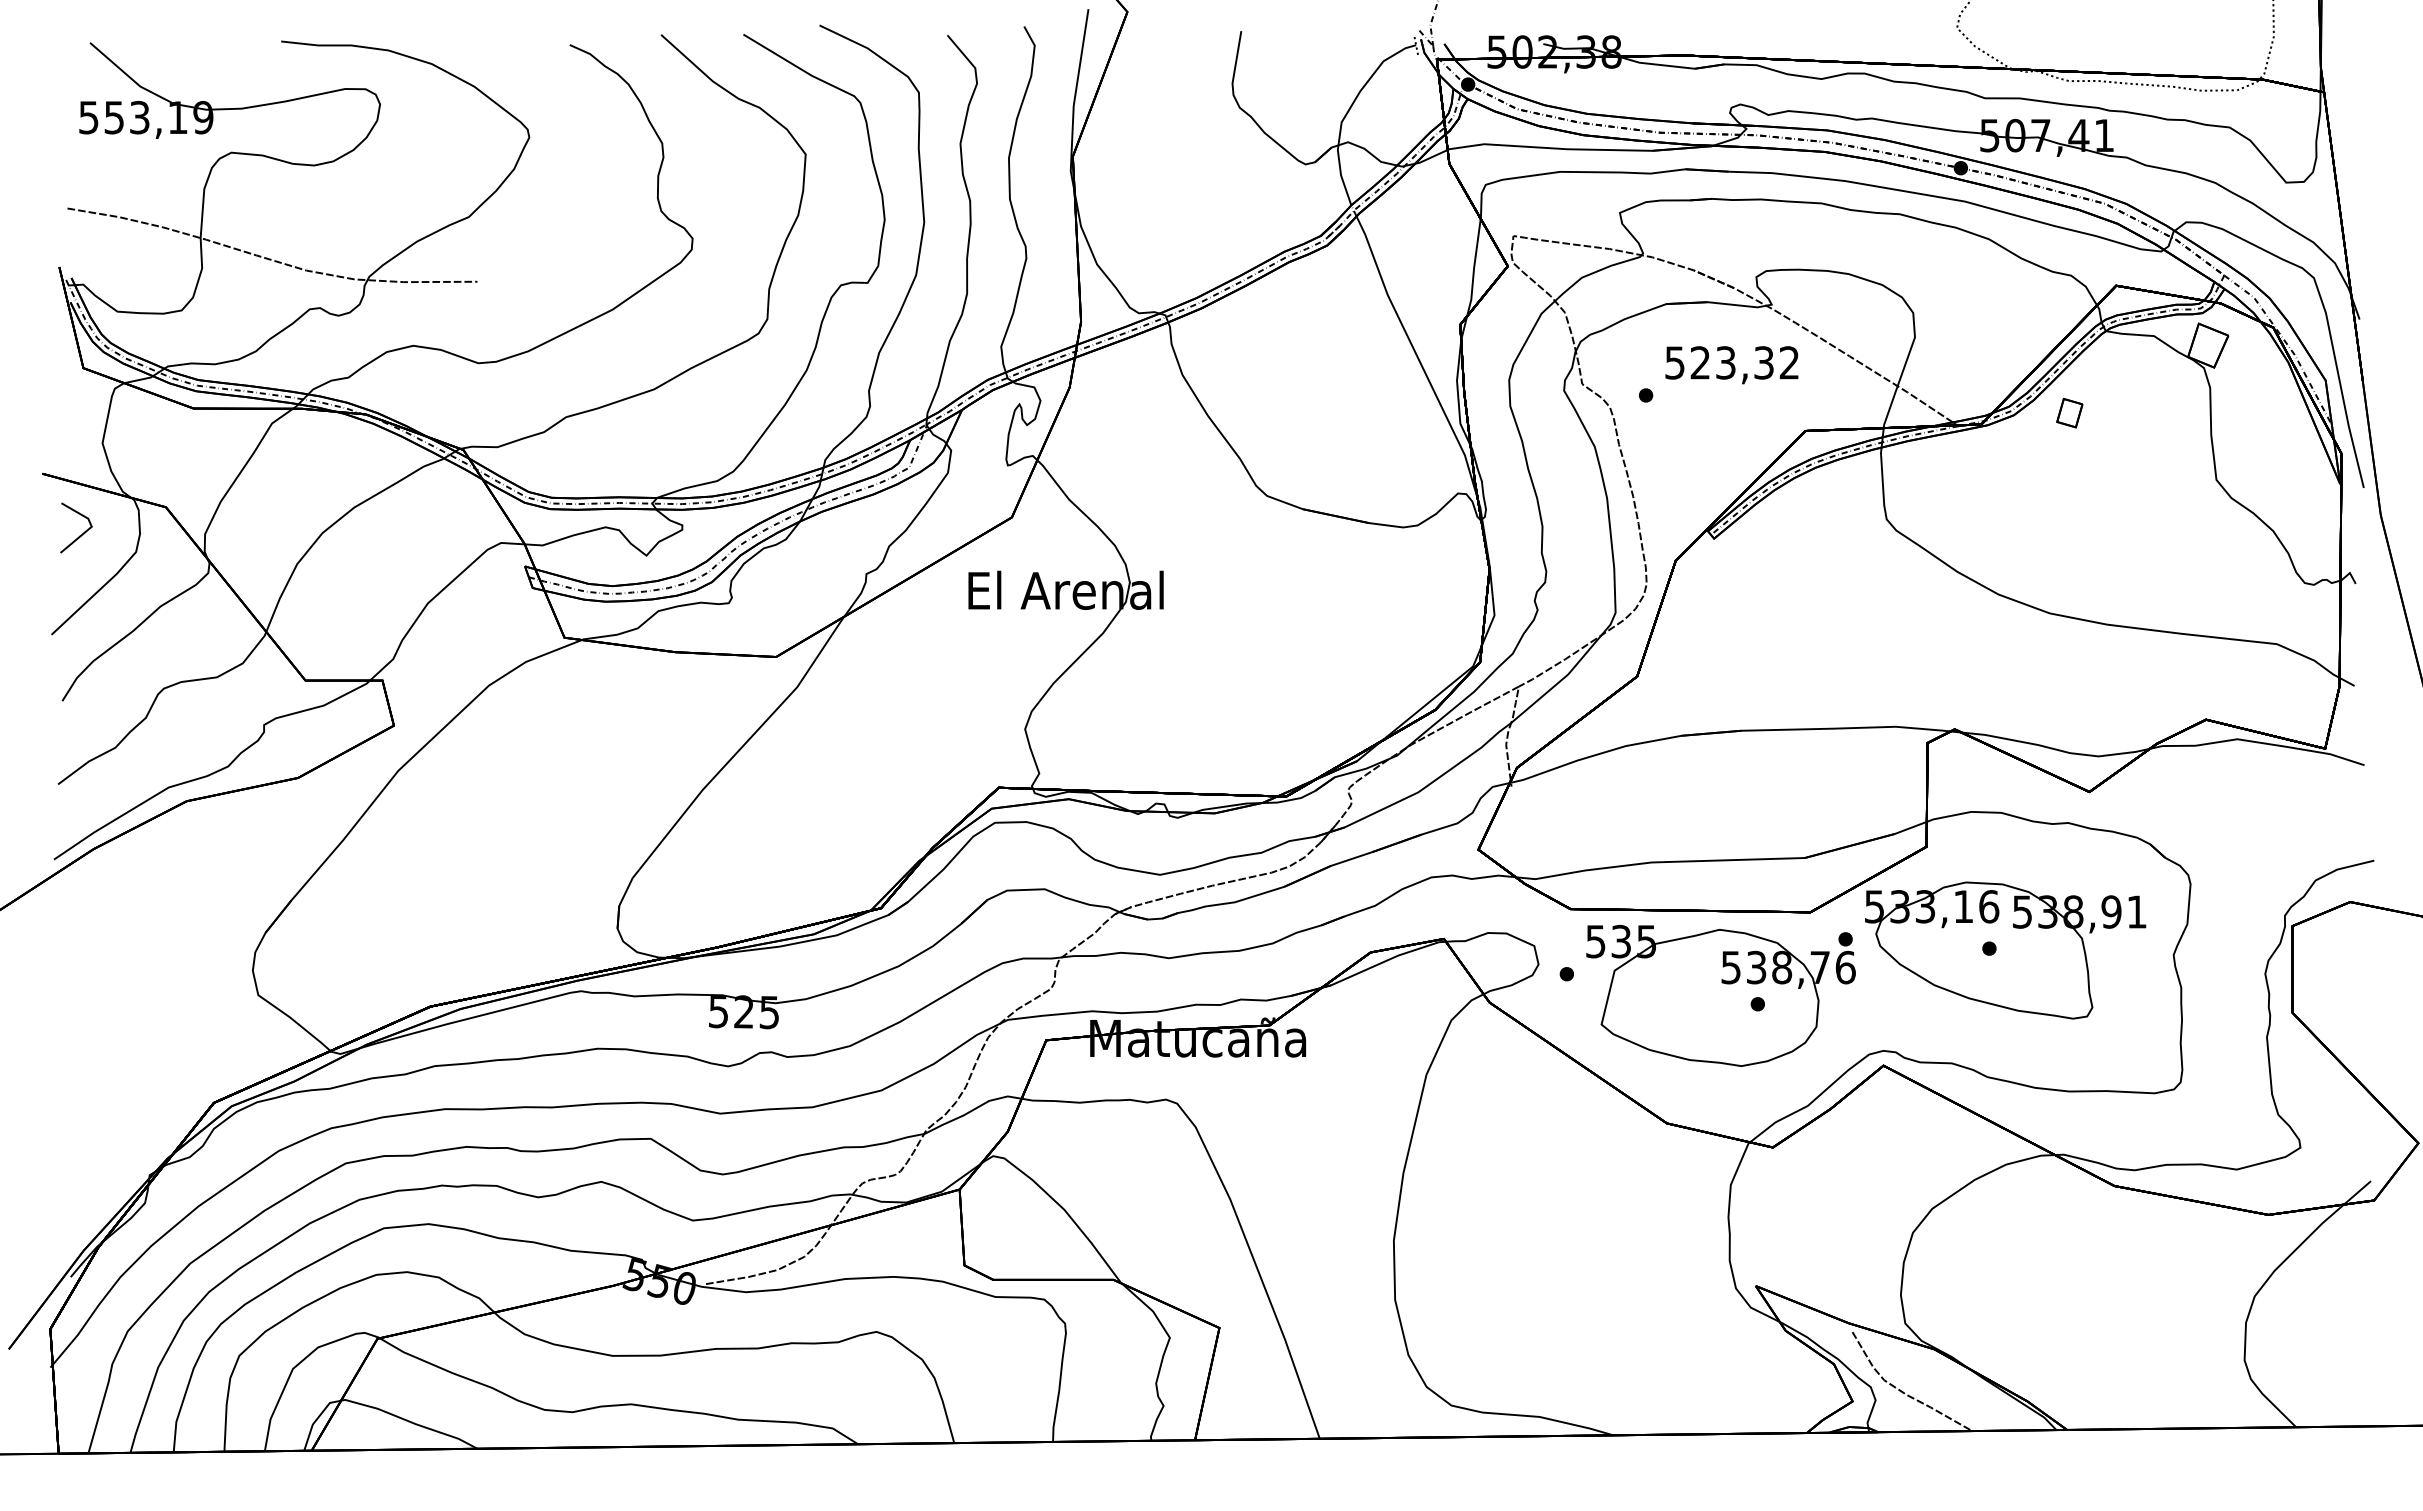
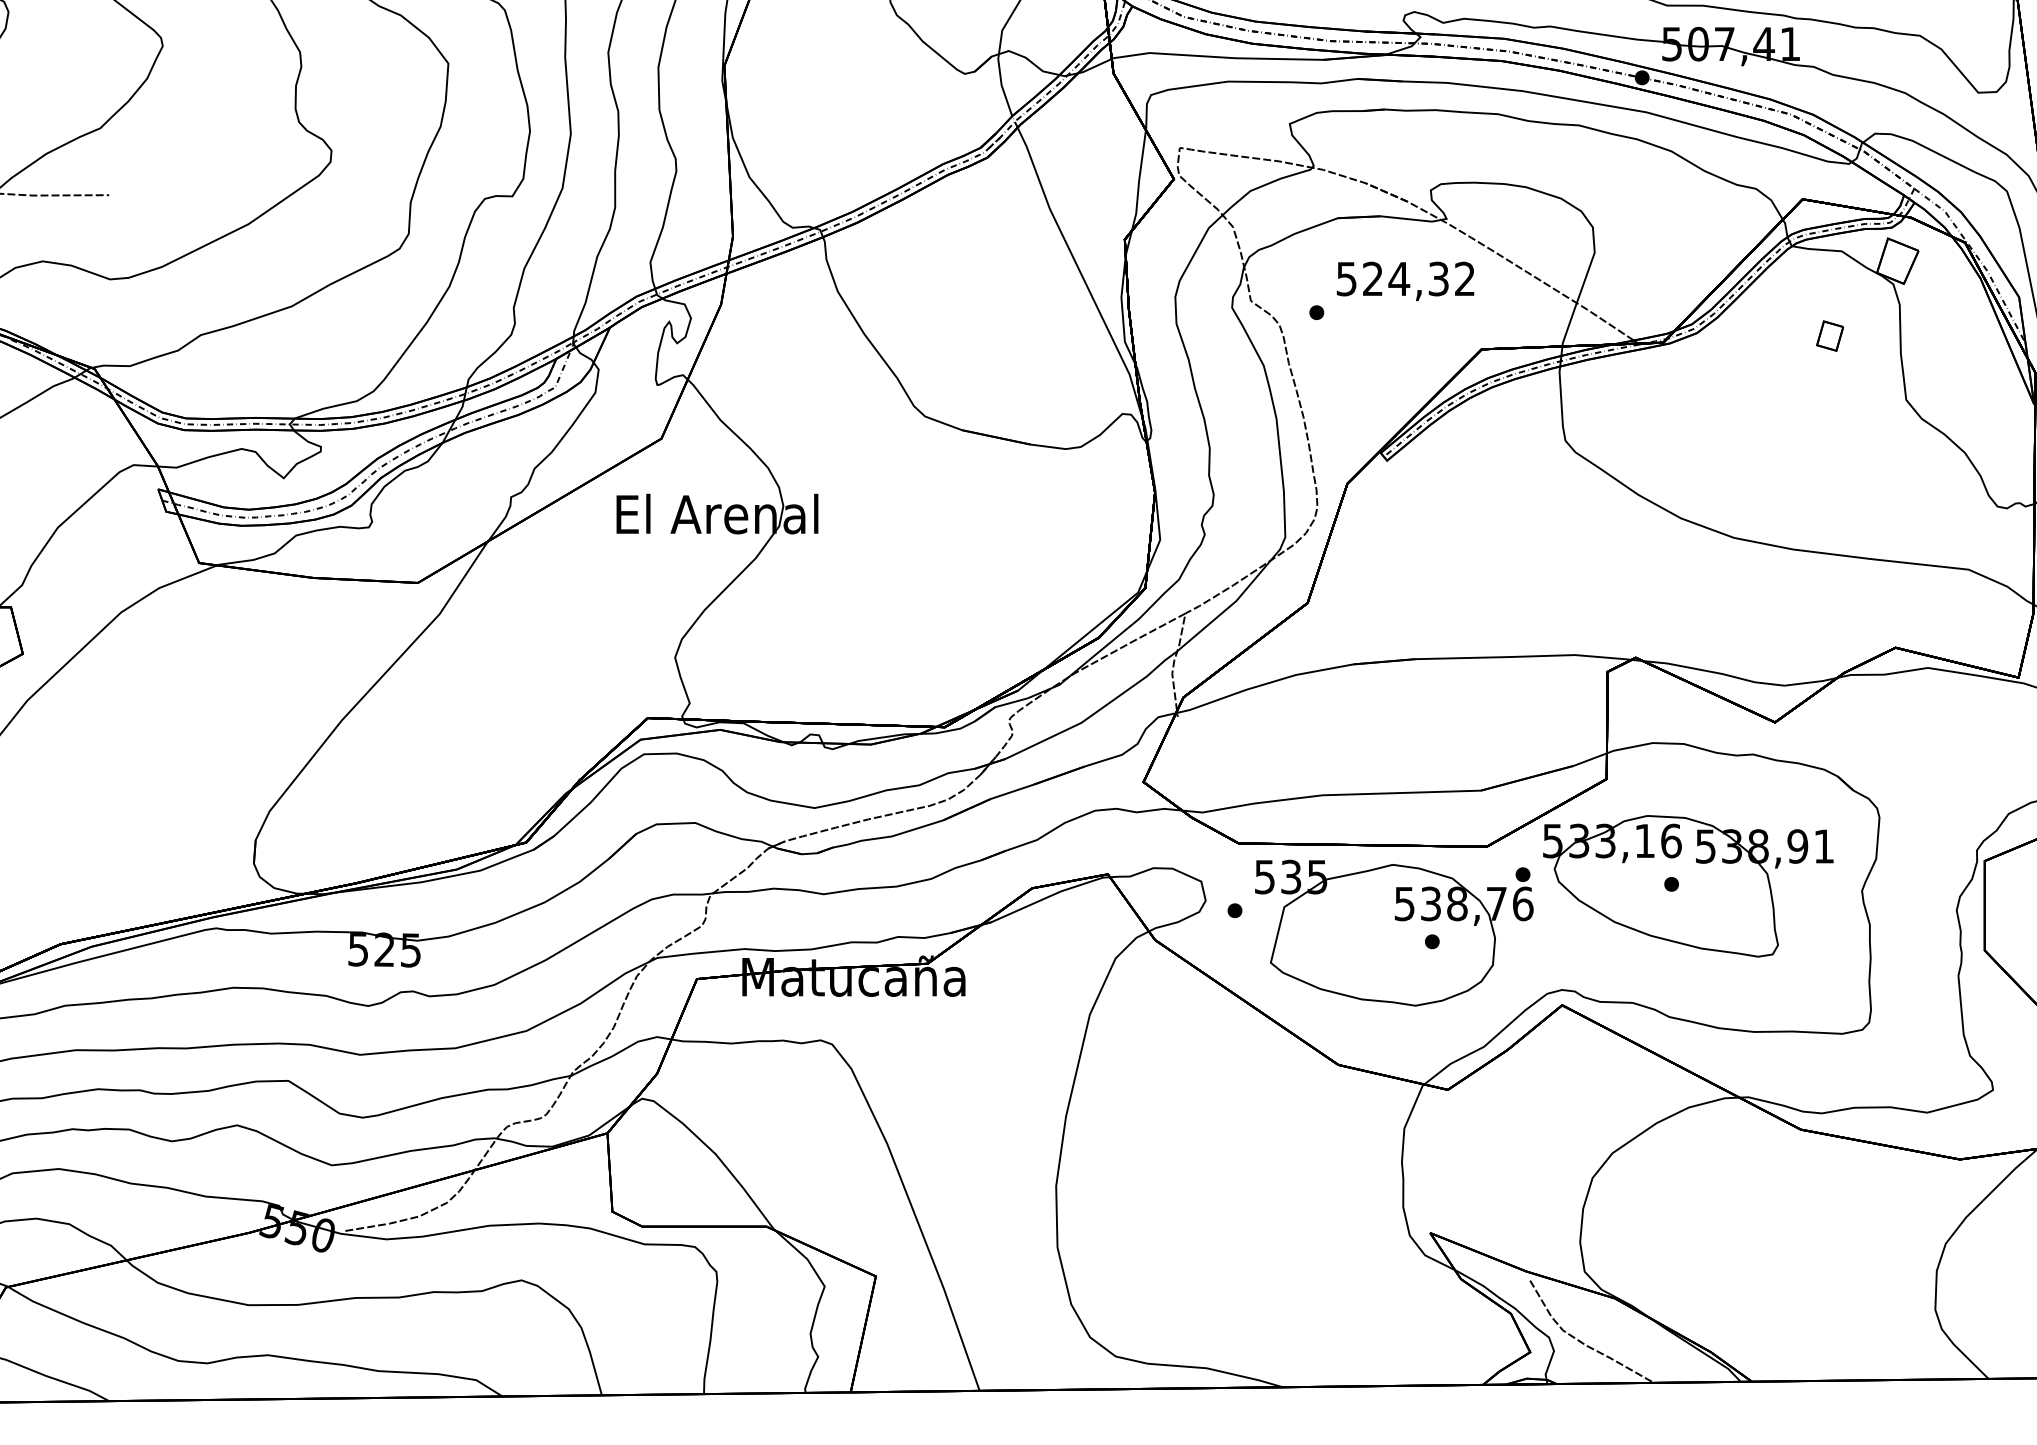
text: (1725, 362) -> (1398, 278), 523,32 -> 524,32
part: (2069, 412) -> (1829, 335), moved

